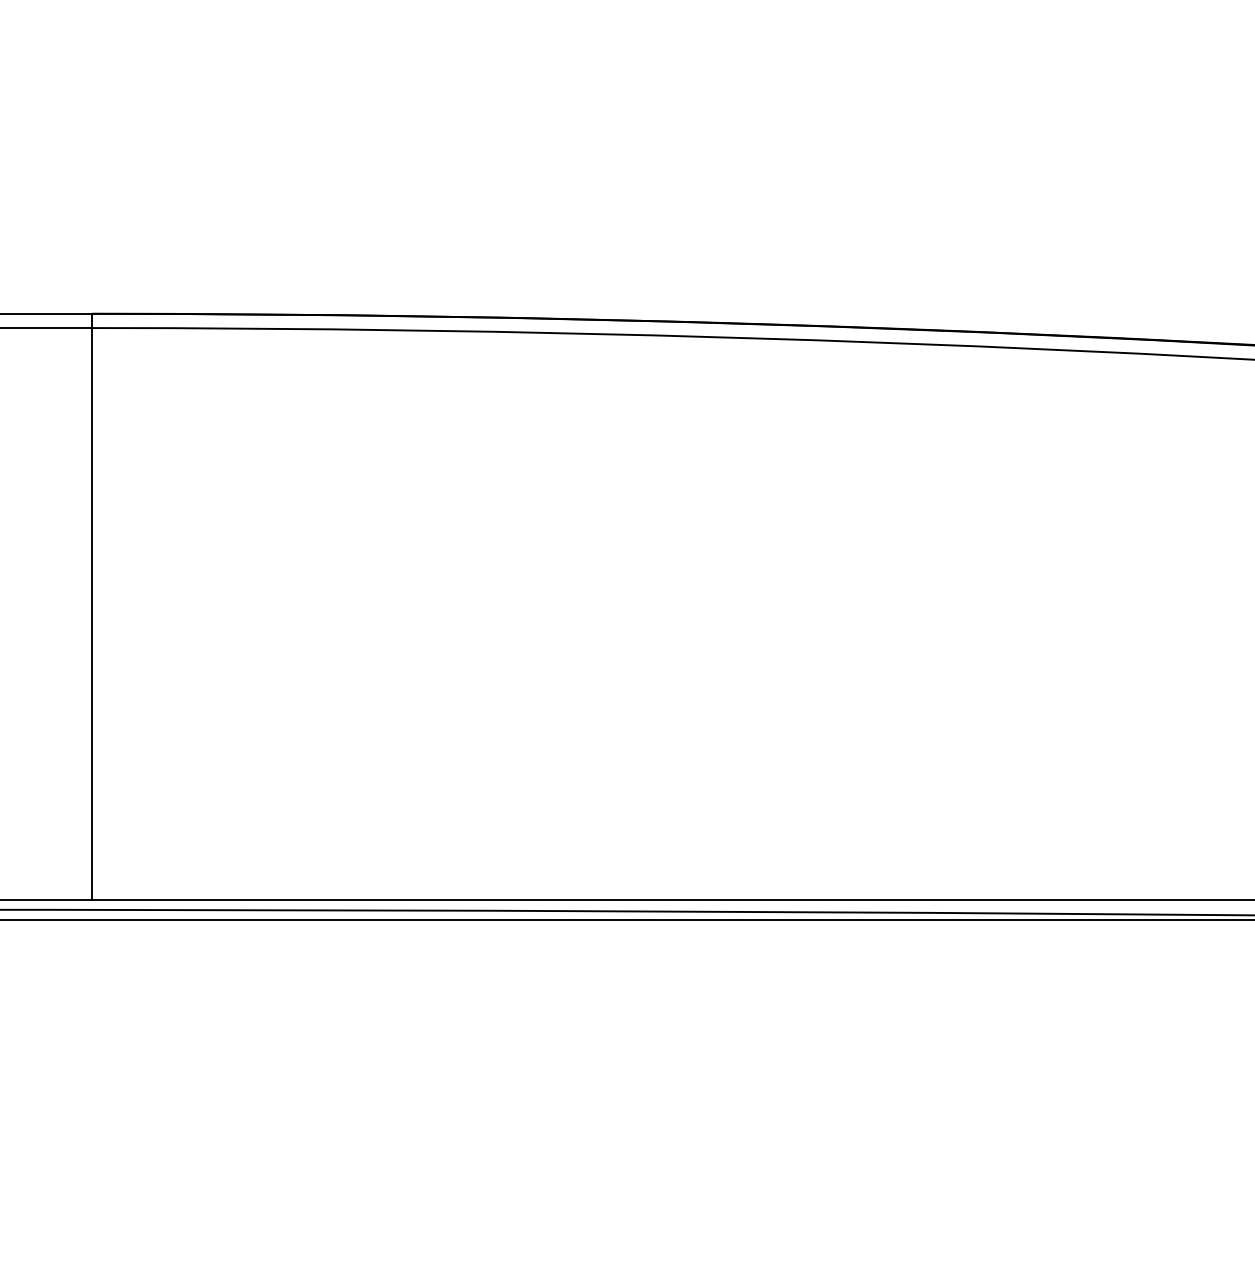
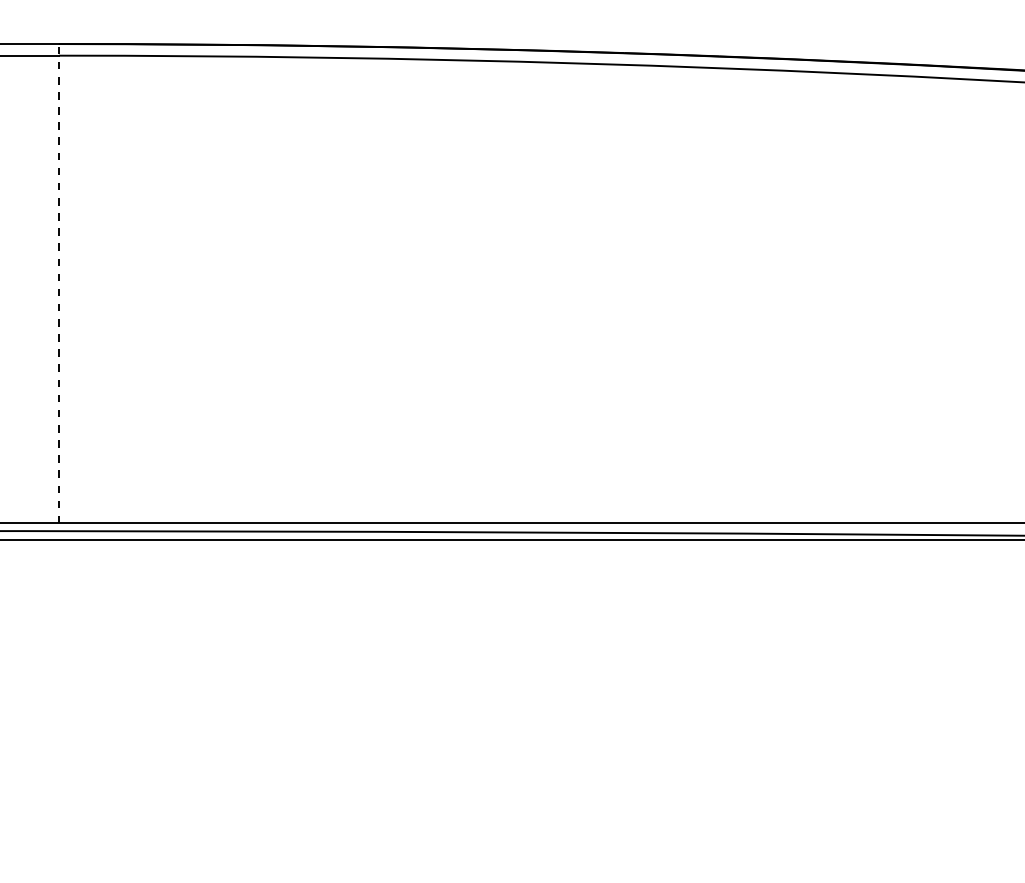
line: (92, 606) -> (59, 283), solid -> dashed

